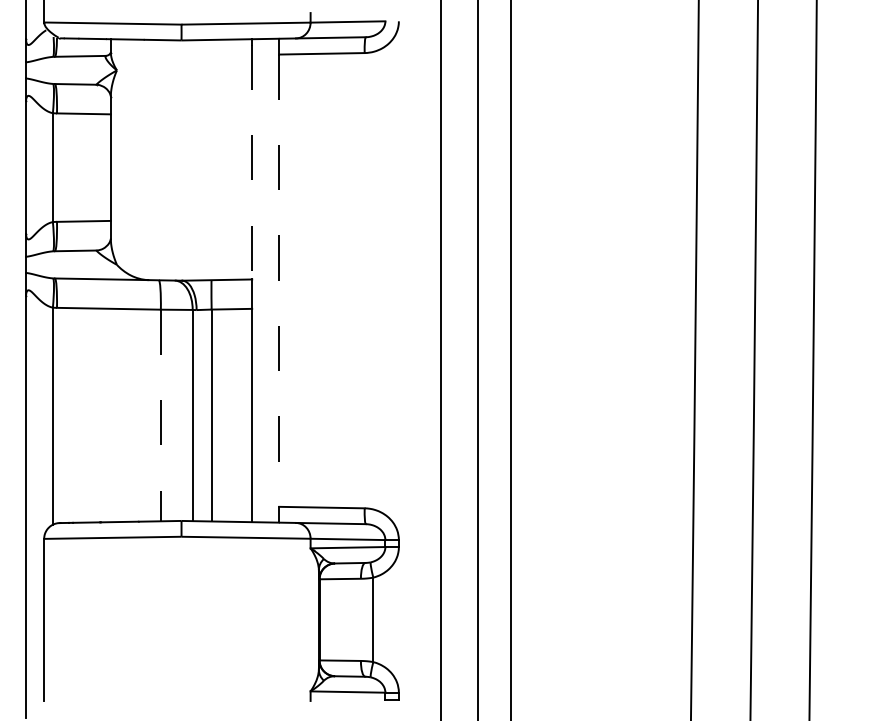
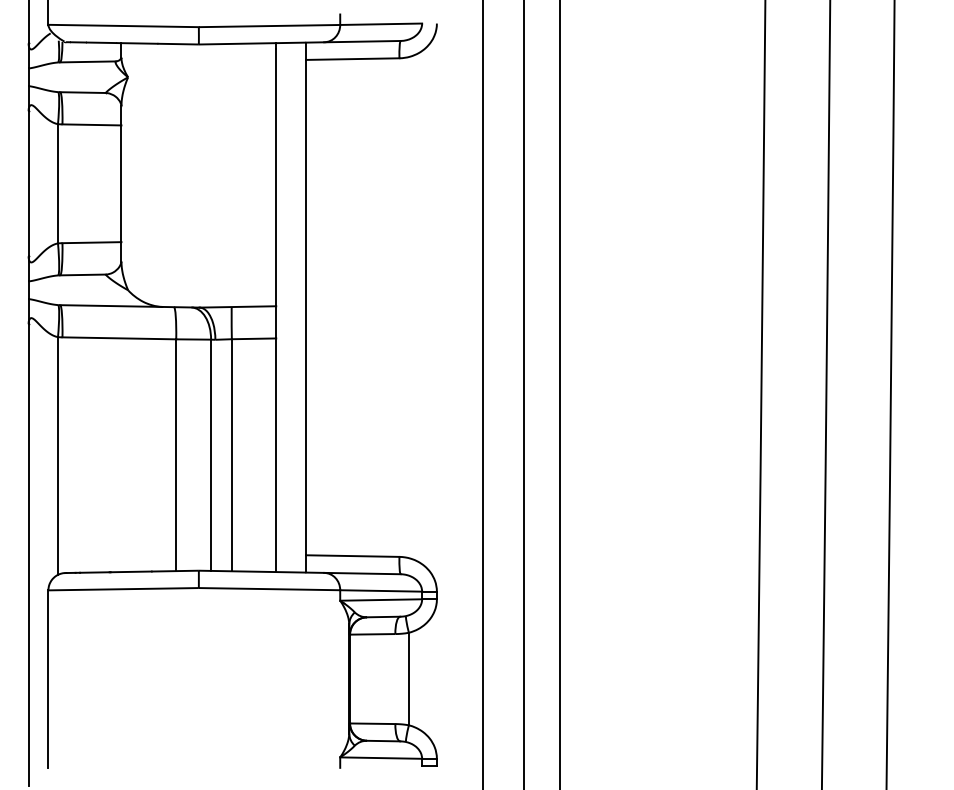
line: (252, 161) -> (276, 177), dashed -> solid
line: (278, 280) -> (305, 307), dashed -> solid
line: (161, 415) -> (176, 455), dashed -> solid

